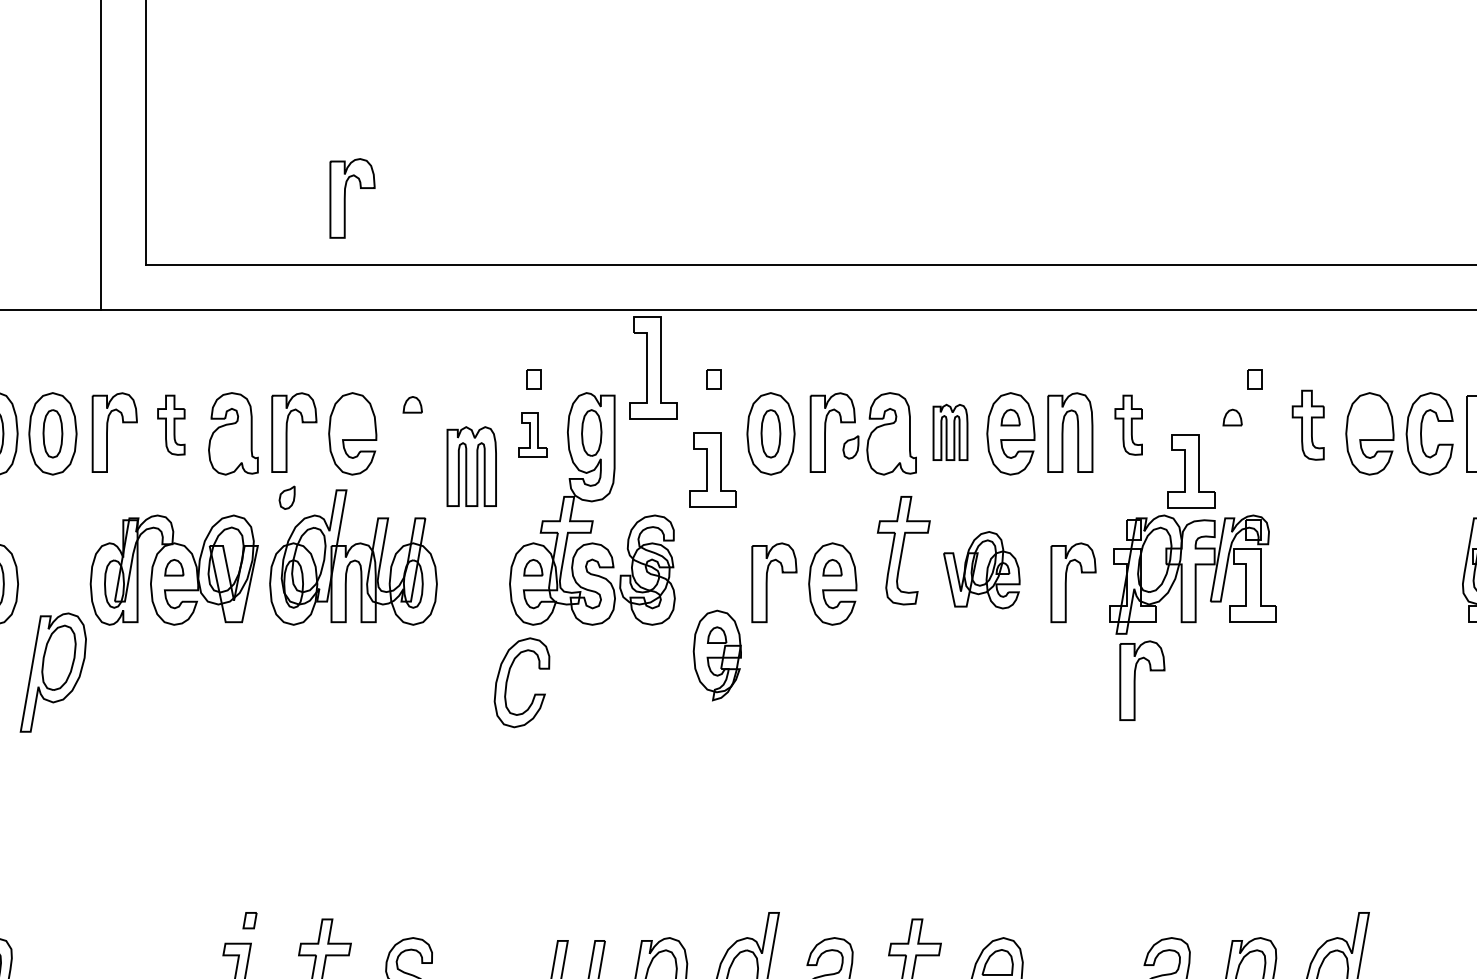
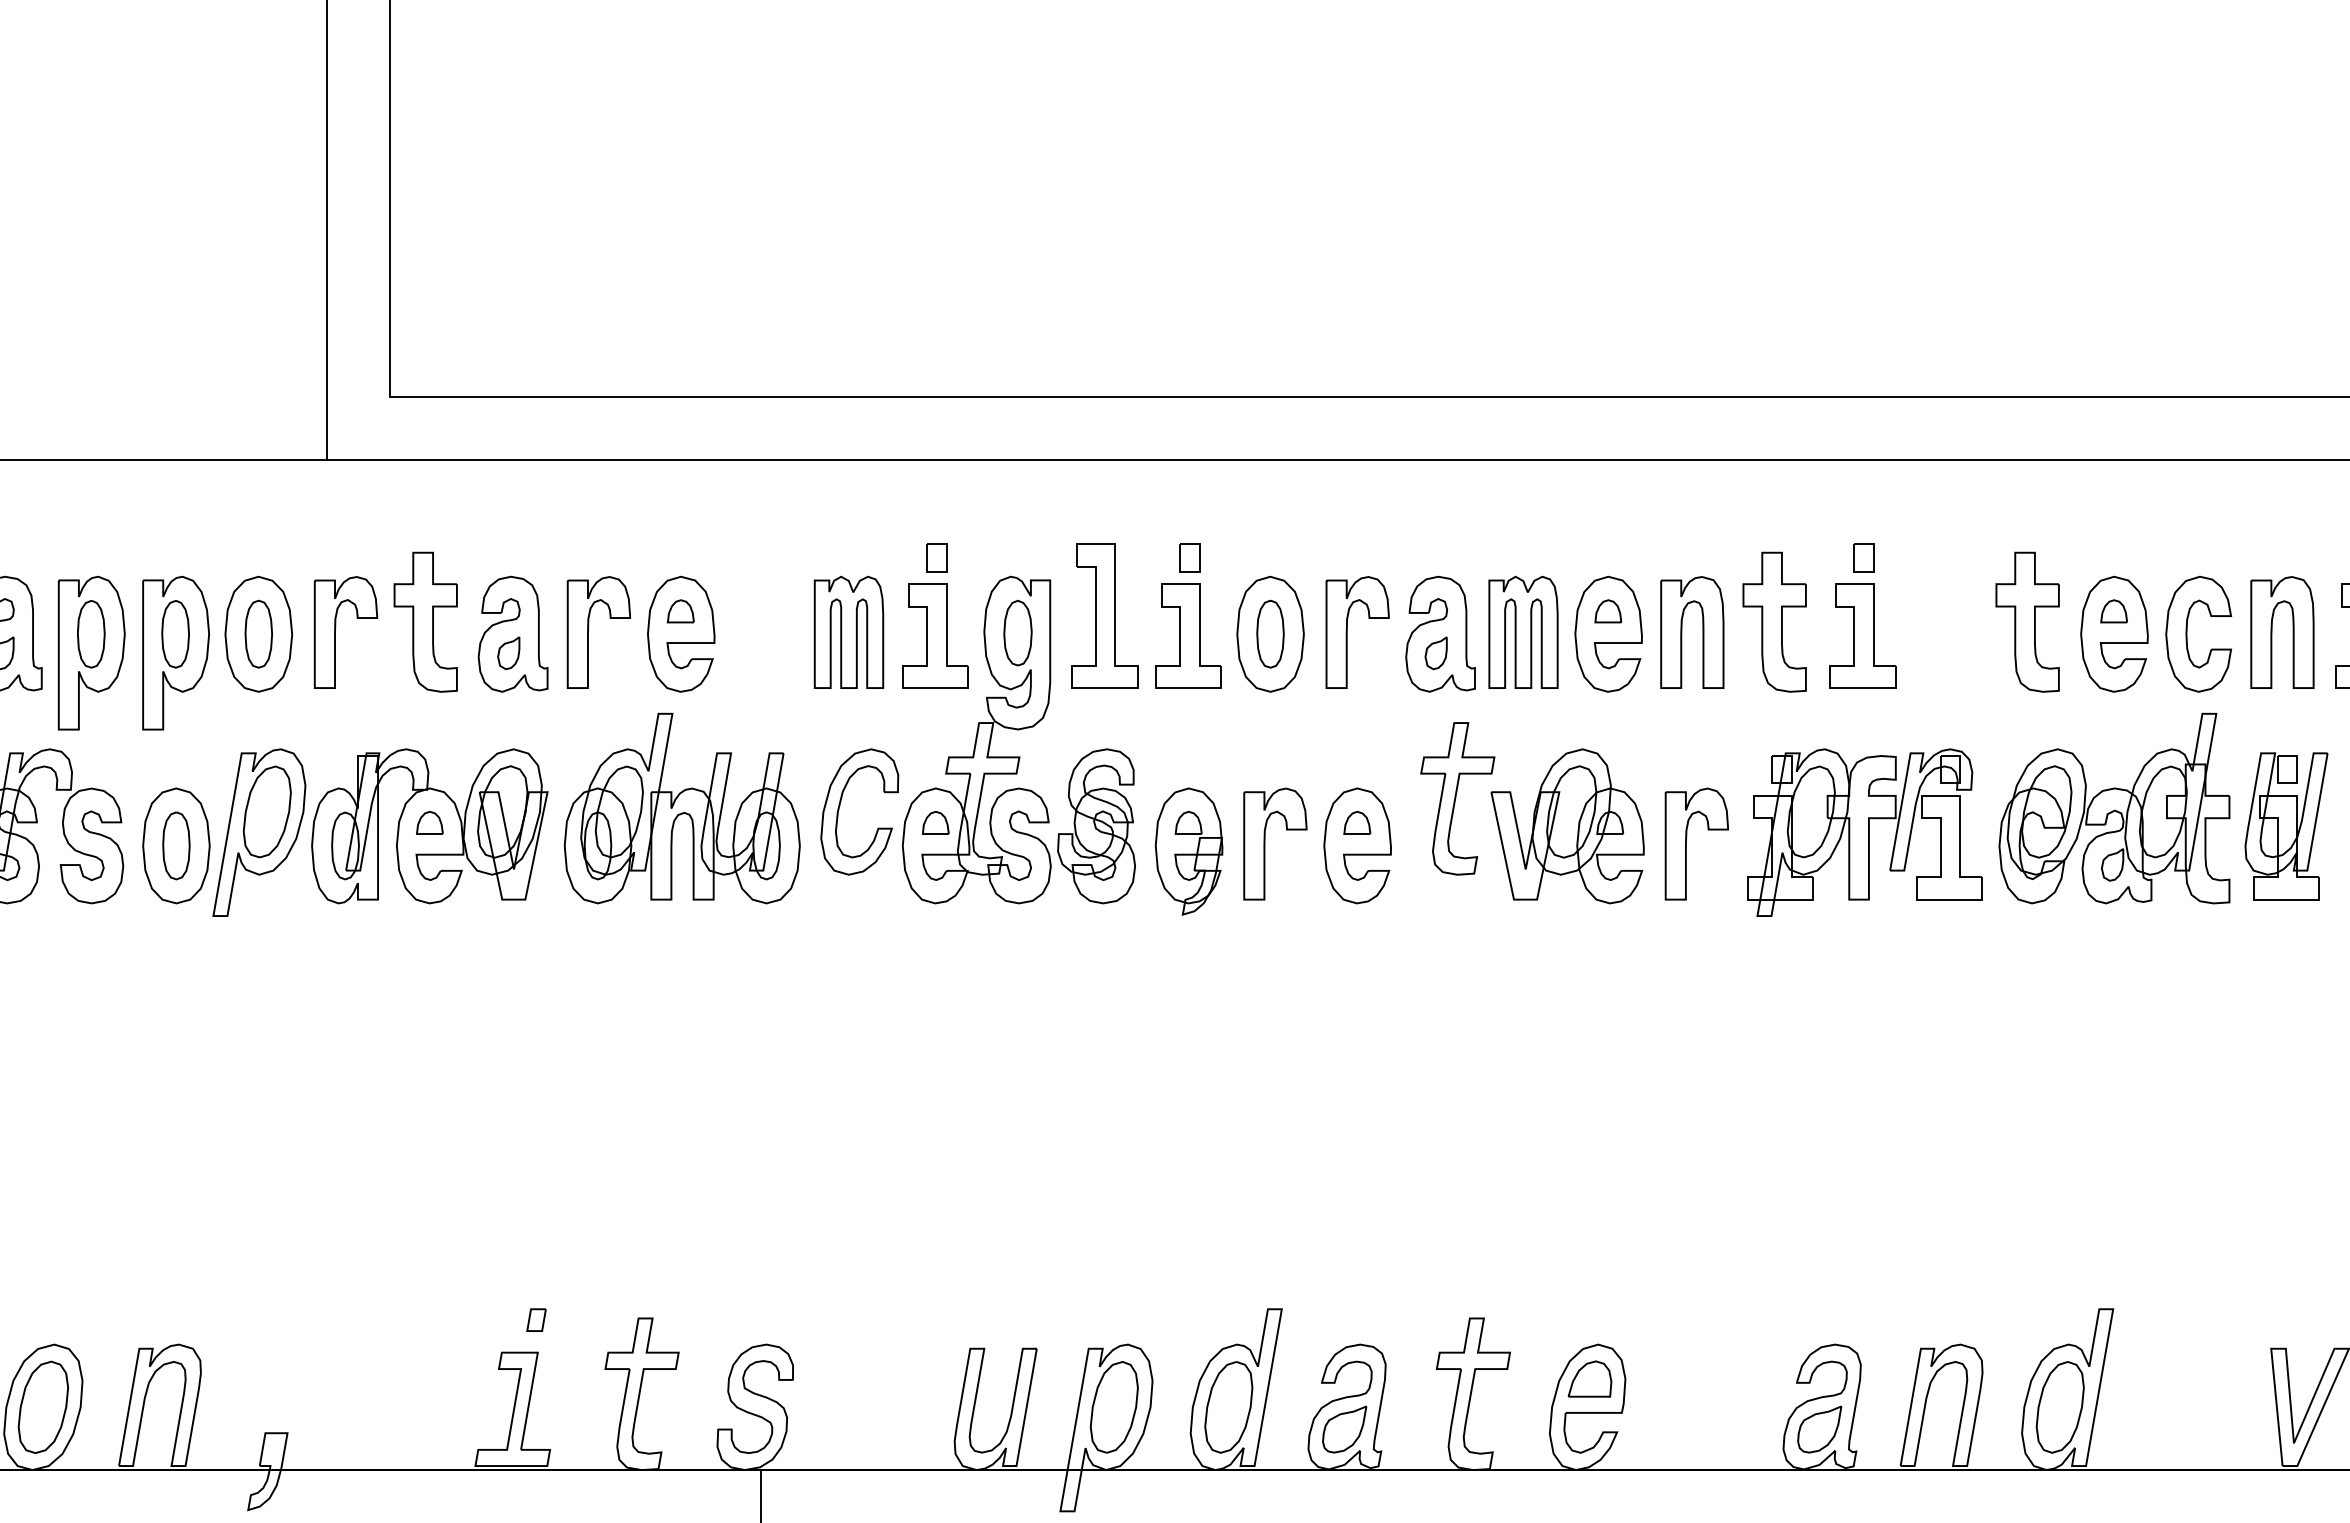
part: (345, 198) -> (670, 302), removed
part: (653, 367) -> (1104, 615), moved
part: (1254, 379) -> (1863, 557), moved
part: (412, 404) -> (680, 611), moved
part: (1232, 417) -> (2113, 611), moved
part: (171, 424) -> (425, 621), size x1.67
part: (1128, 424) -> (1774, 621), size x1.67
part: (1308, 424) -> (2027, 621), size x1.43
part: (950, 431) -> (1523, 631), size x1.43
part: (533, 434) -> (935, 635), size x1.67
part: (850, 447) -> (1435, 653), moved
part: (471, 465) -> (848, 631), moved
part: (712, 469) -> (1188, 635), moved
part: (1191, 470) -> (1862, 635), moved
part: (286, 497) -> (508, 653), moved
part: (1369, 557) -> (2114, 808), added
part: (981, 570) -> (1567, 826), size x1.43
part: (717, 655) -> (1188, 851), moved
part: (53, 672) -> (259, 832), moved
part: (508, 678) -> (840, 806), moved
part: (1135, 680) -> (1783, 981), removed

